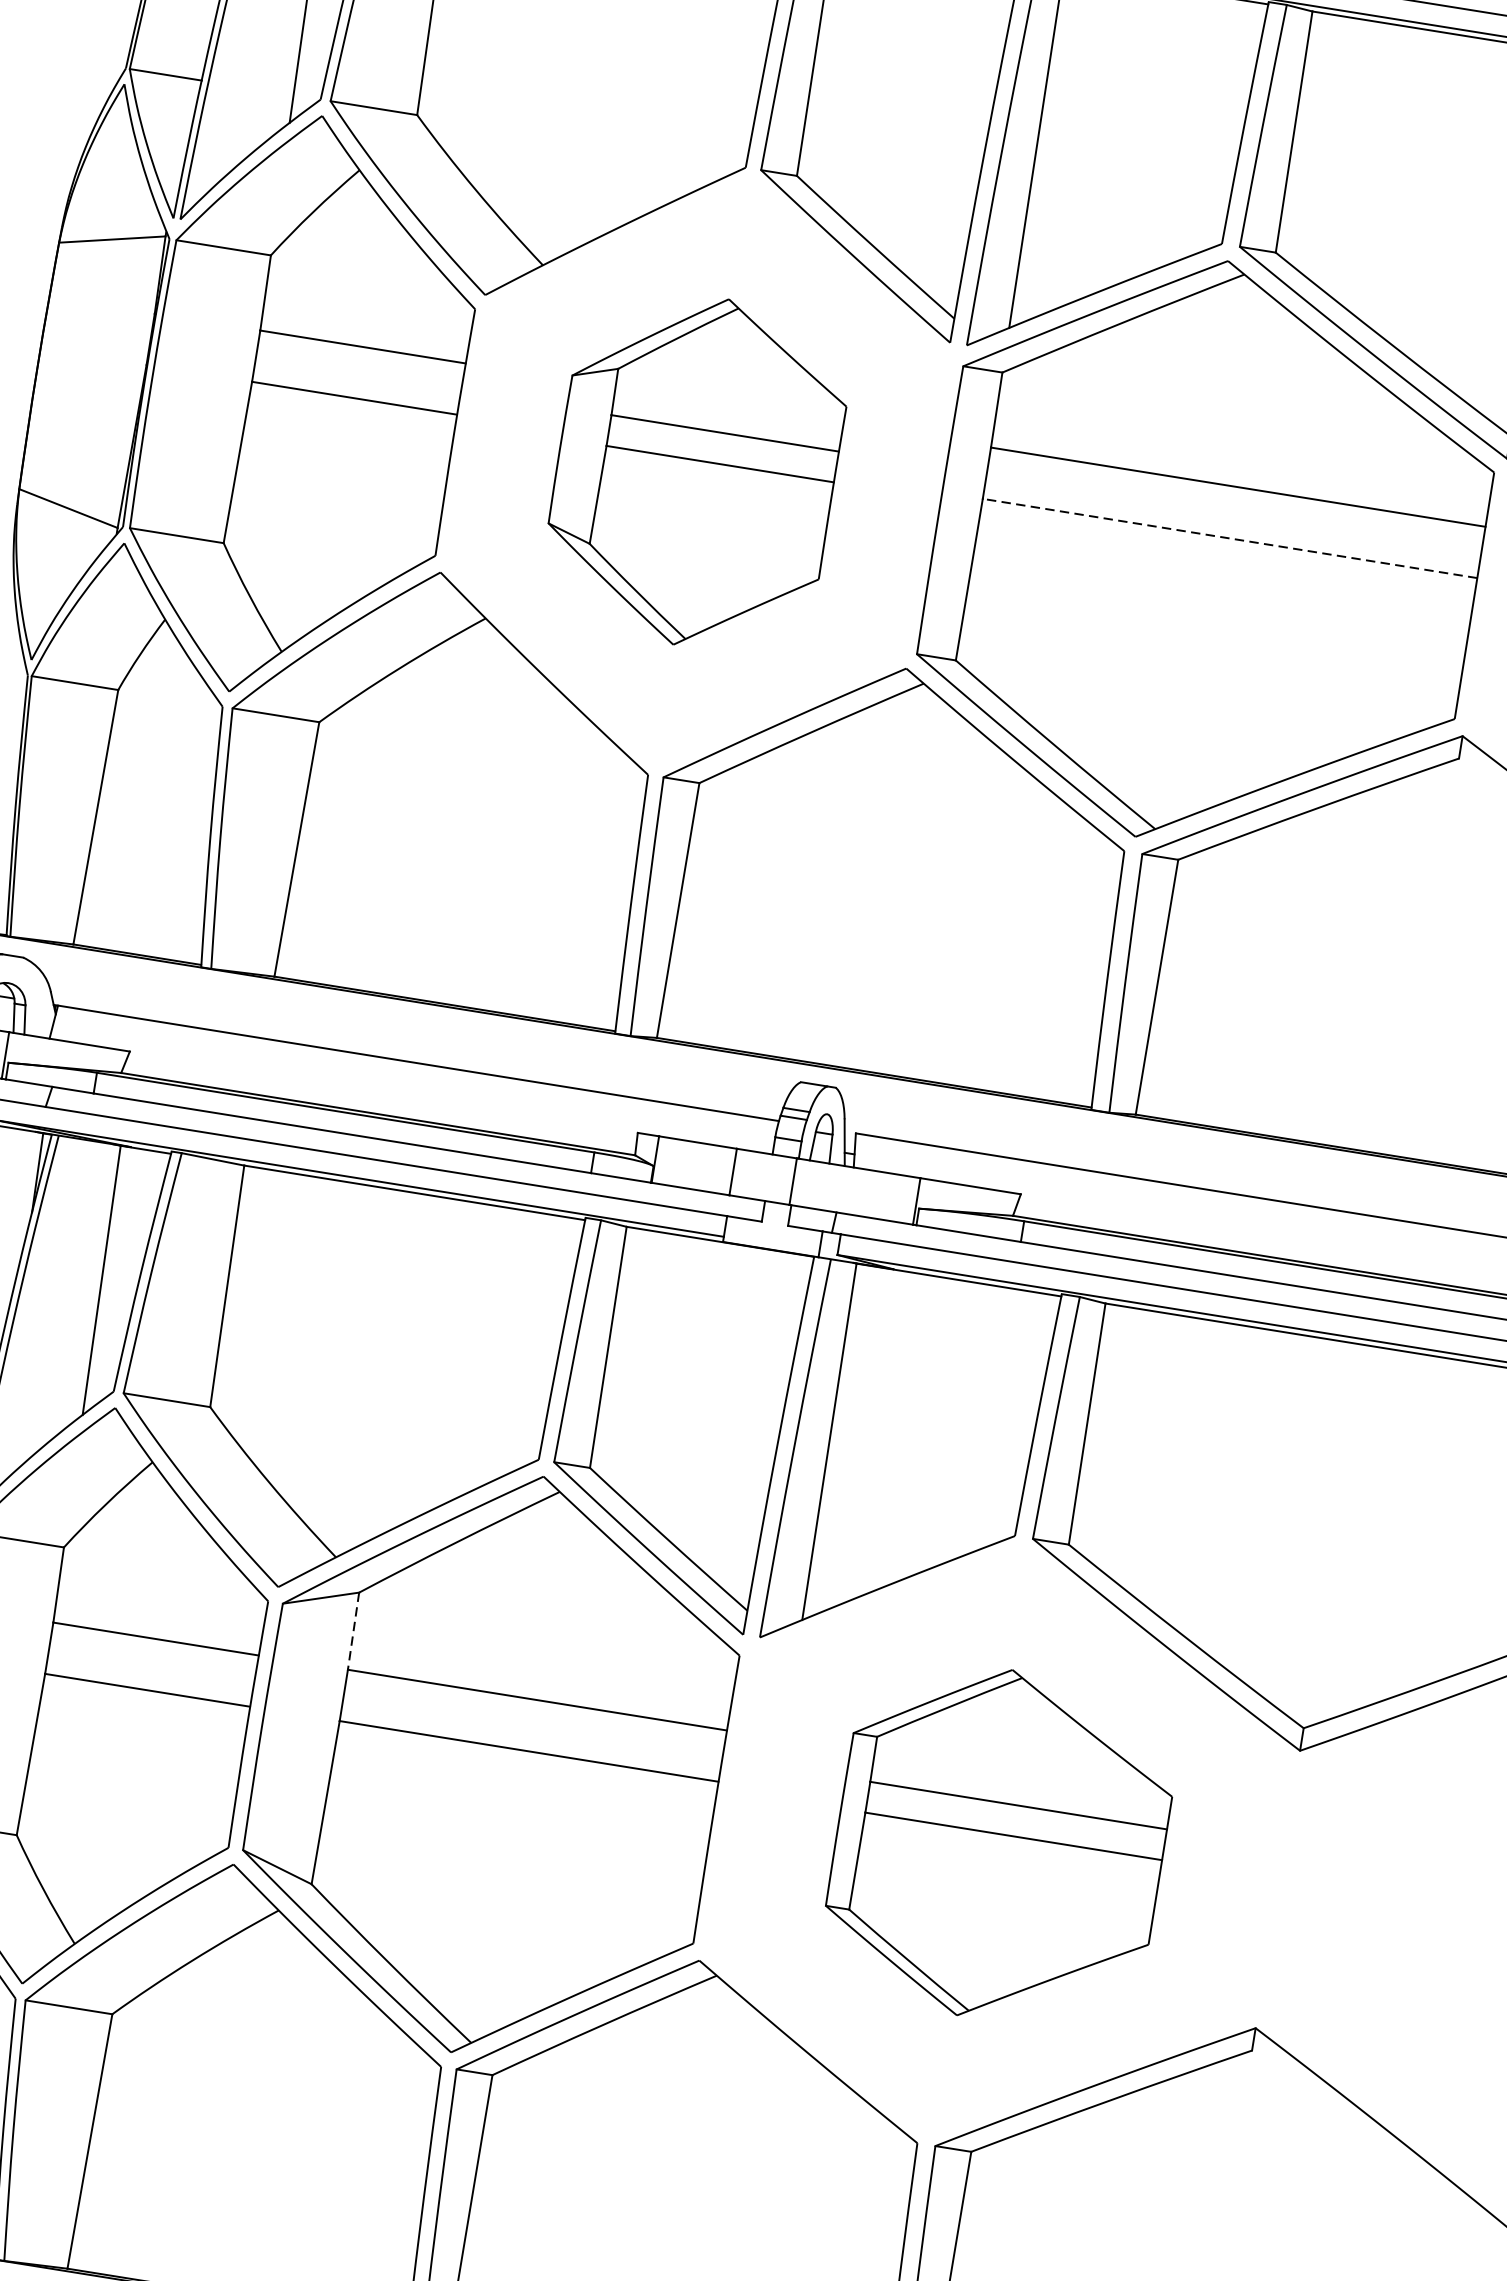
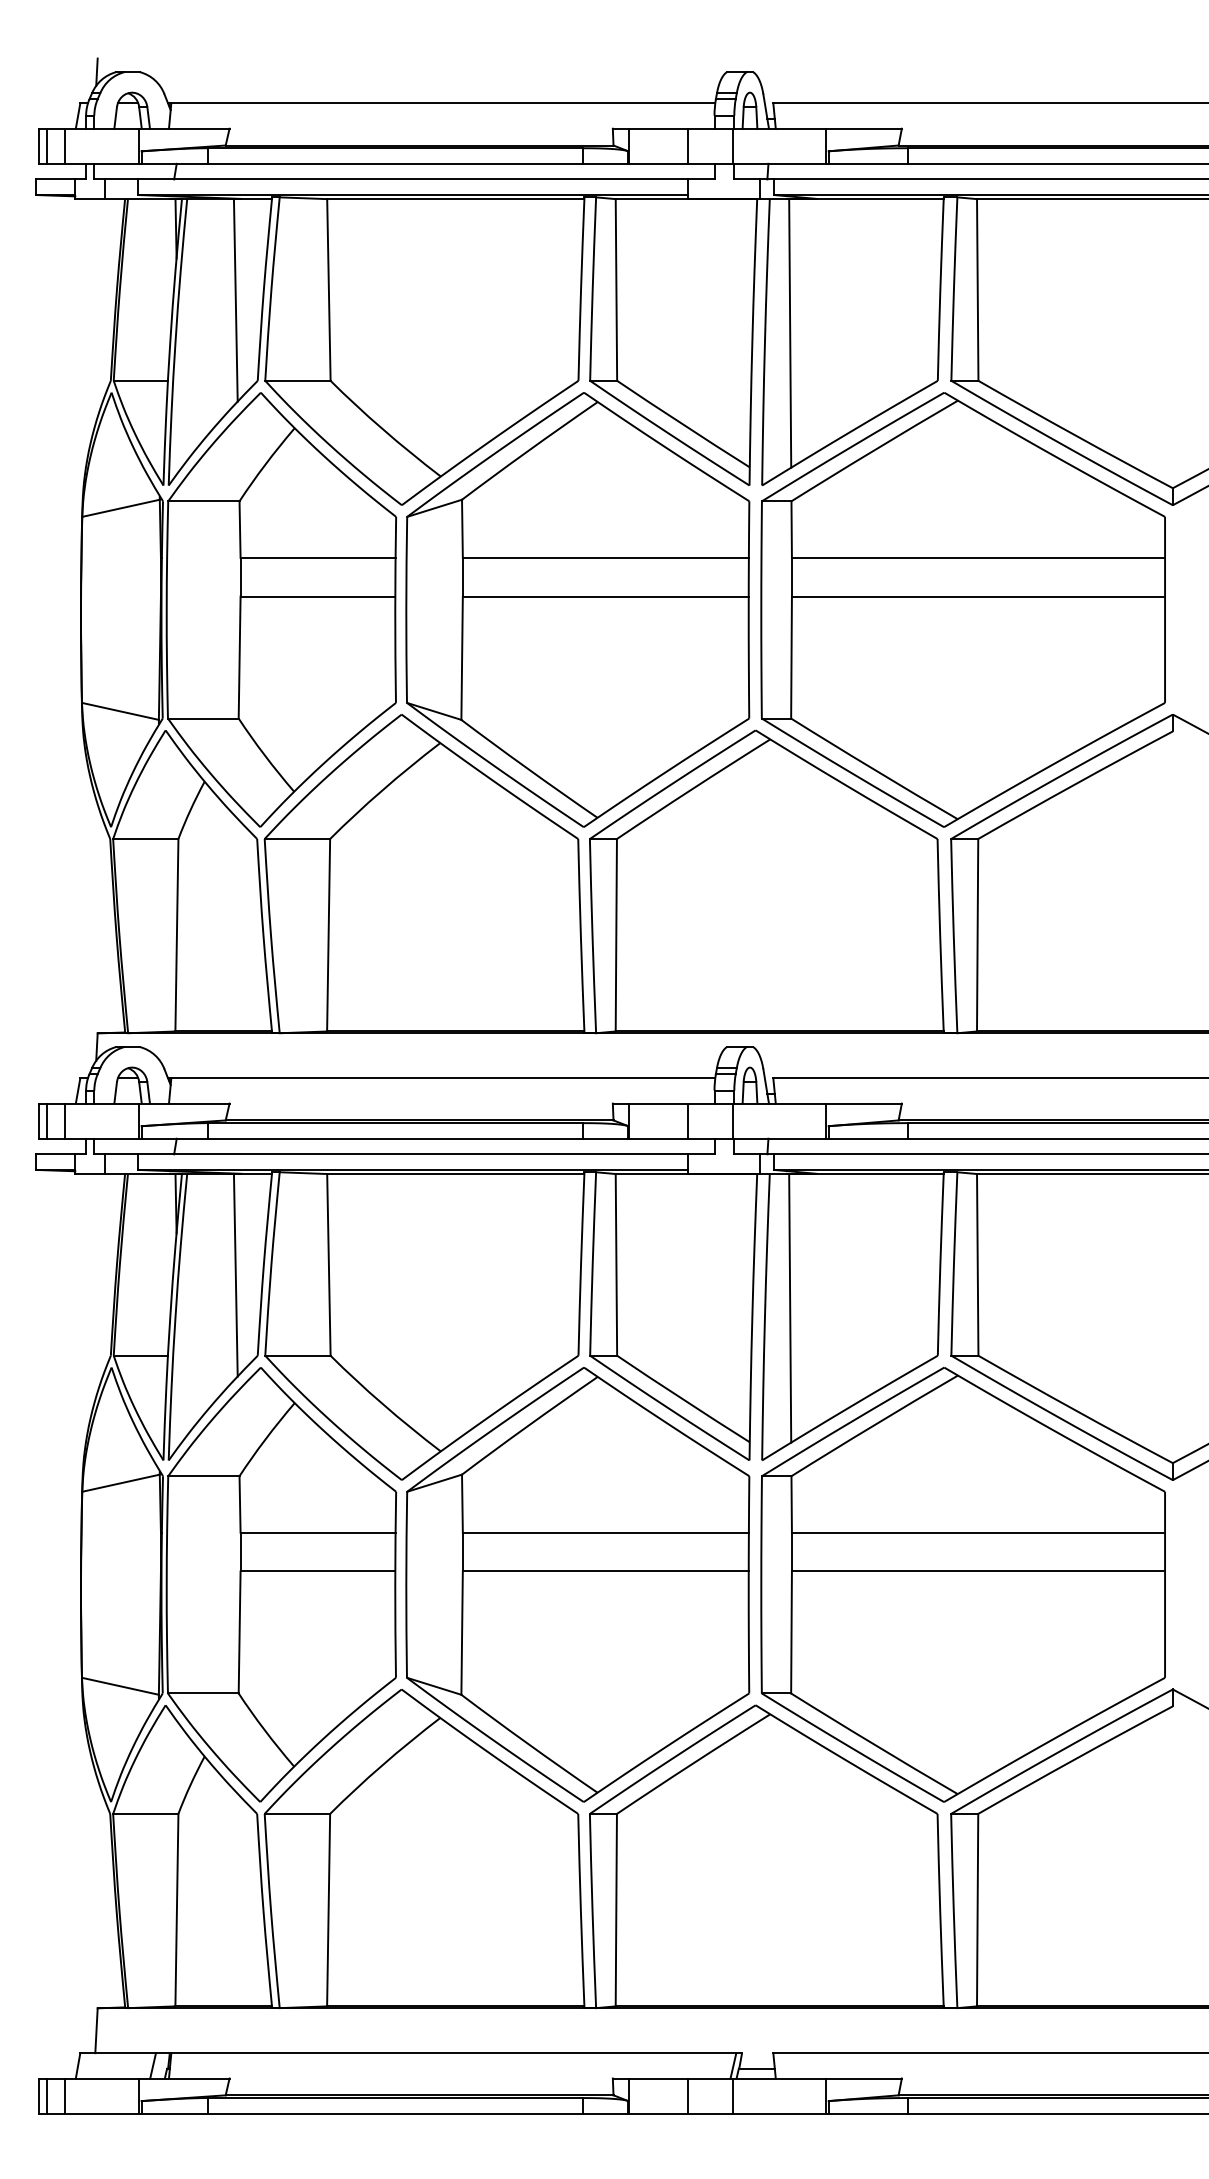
part: (695, 470) -> (577, 609), size x1.67
line: (1230, 538) -> (978, 596), dashed -> solid
line: (353, 1632) -> (462, 1504), dashed -> solid
part: (999, 1844) -> (962, 1584), size x1.67

